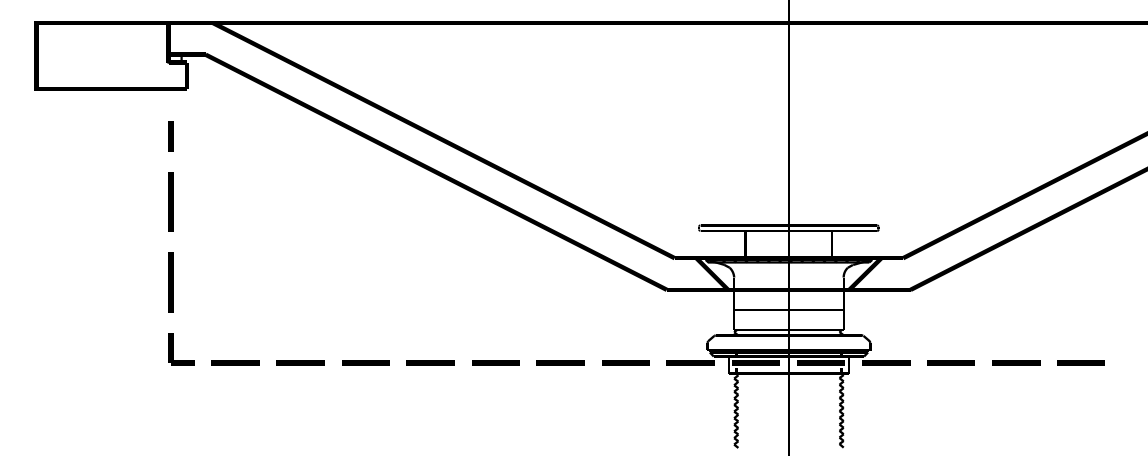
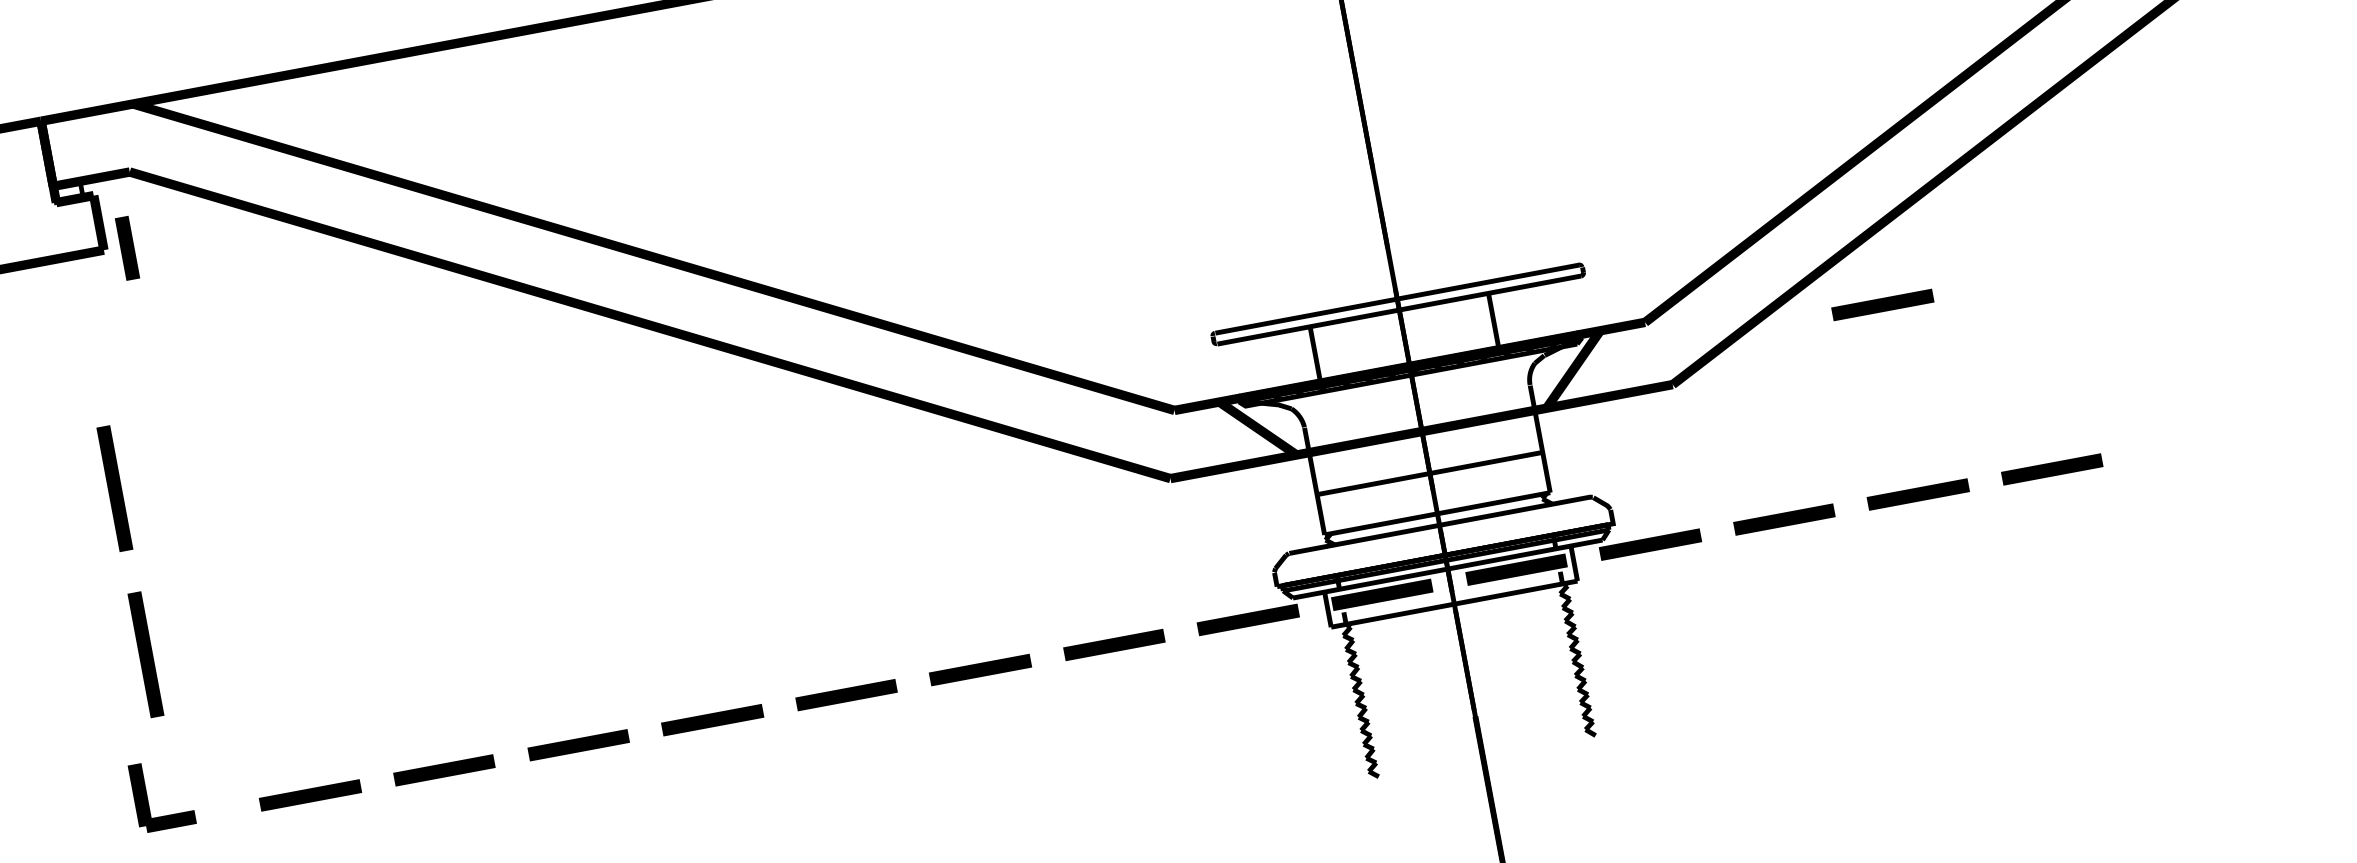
line: (170, 136) -> (126, 248), moved
line: (1016, 270) -> (1883, 303), added
part: (173, 349) -> (146, 797), moved

